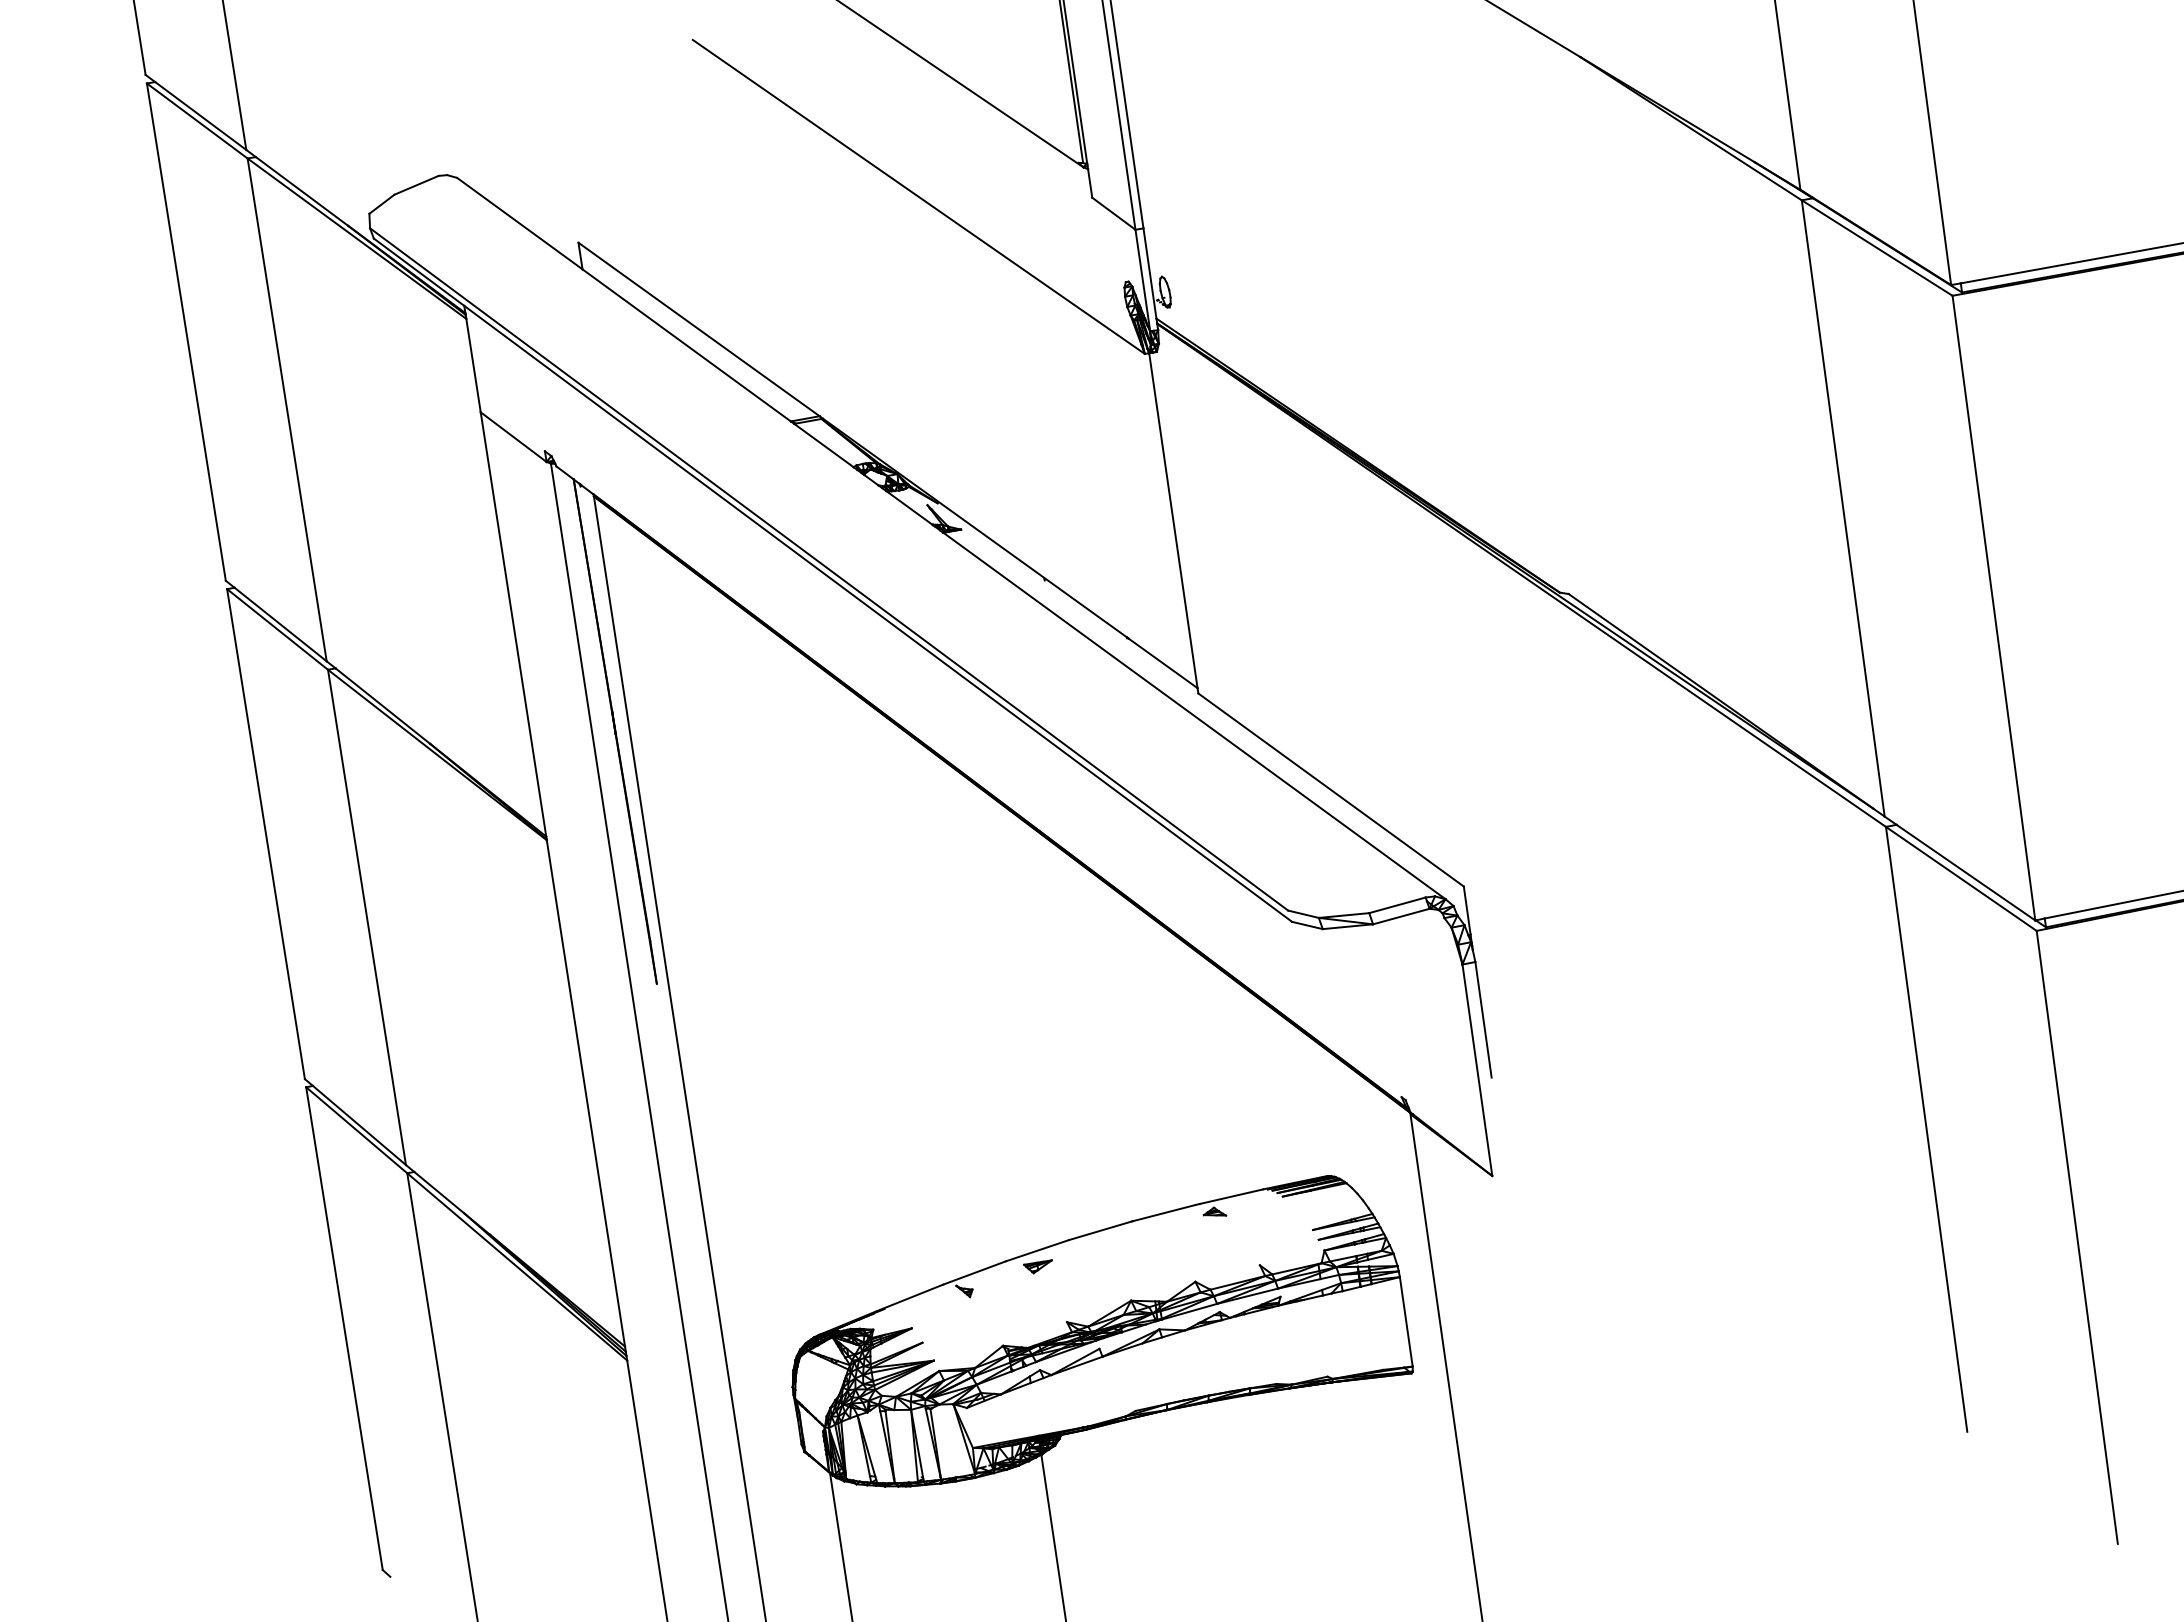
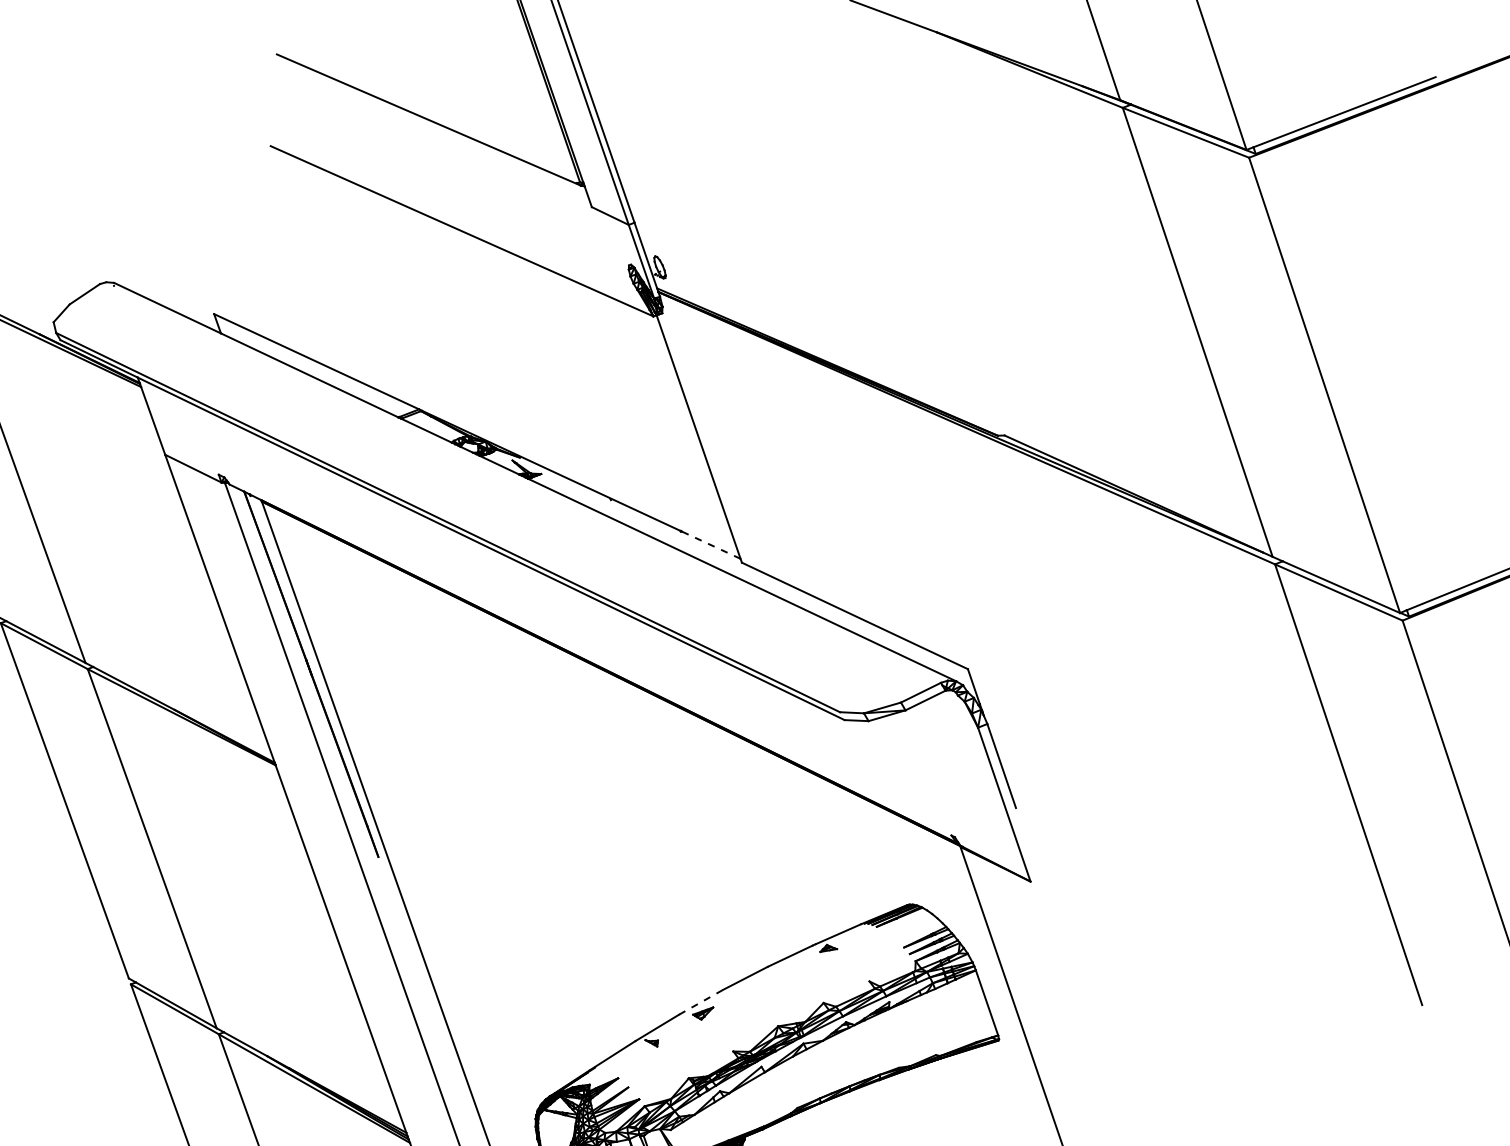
line: (1162, 663) -> (710, 545), solid -> dashed
line: (1037, 1250) -> (701, 1002), solid -> dashed

